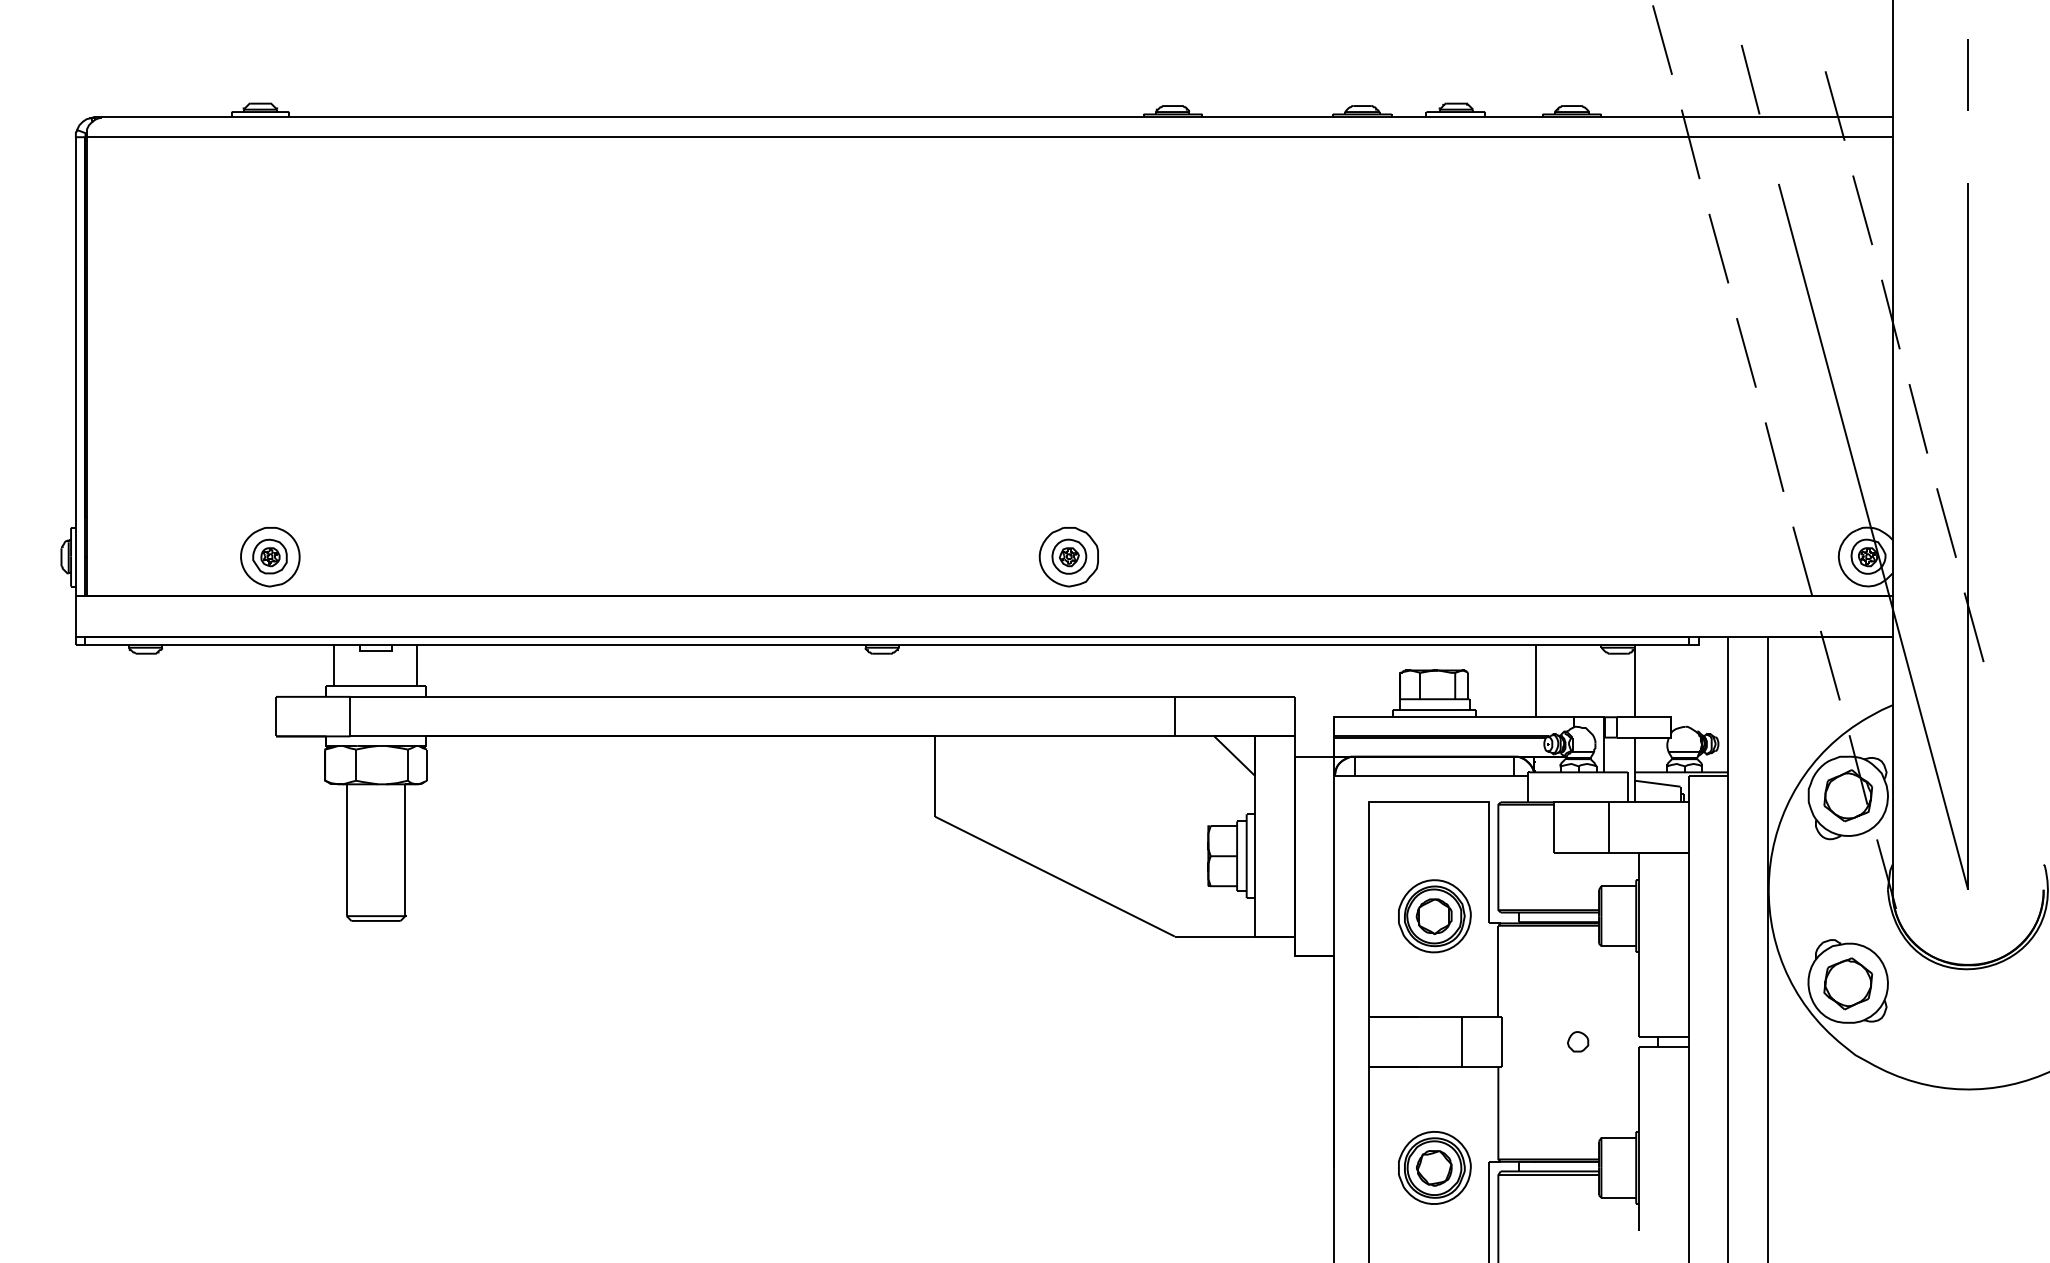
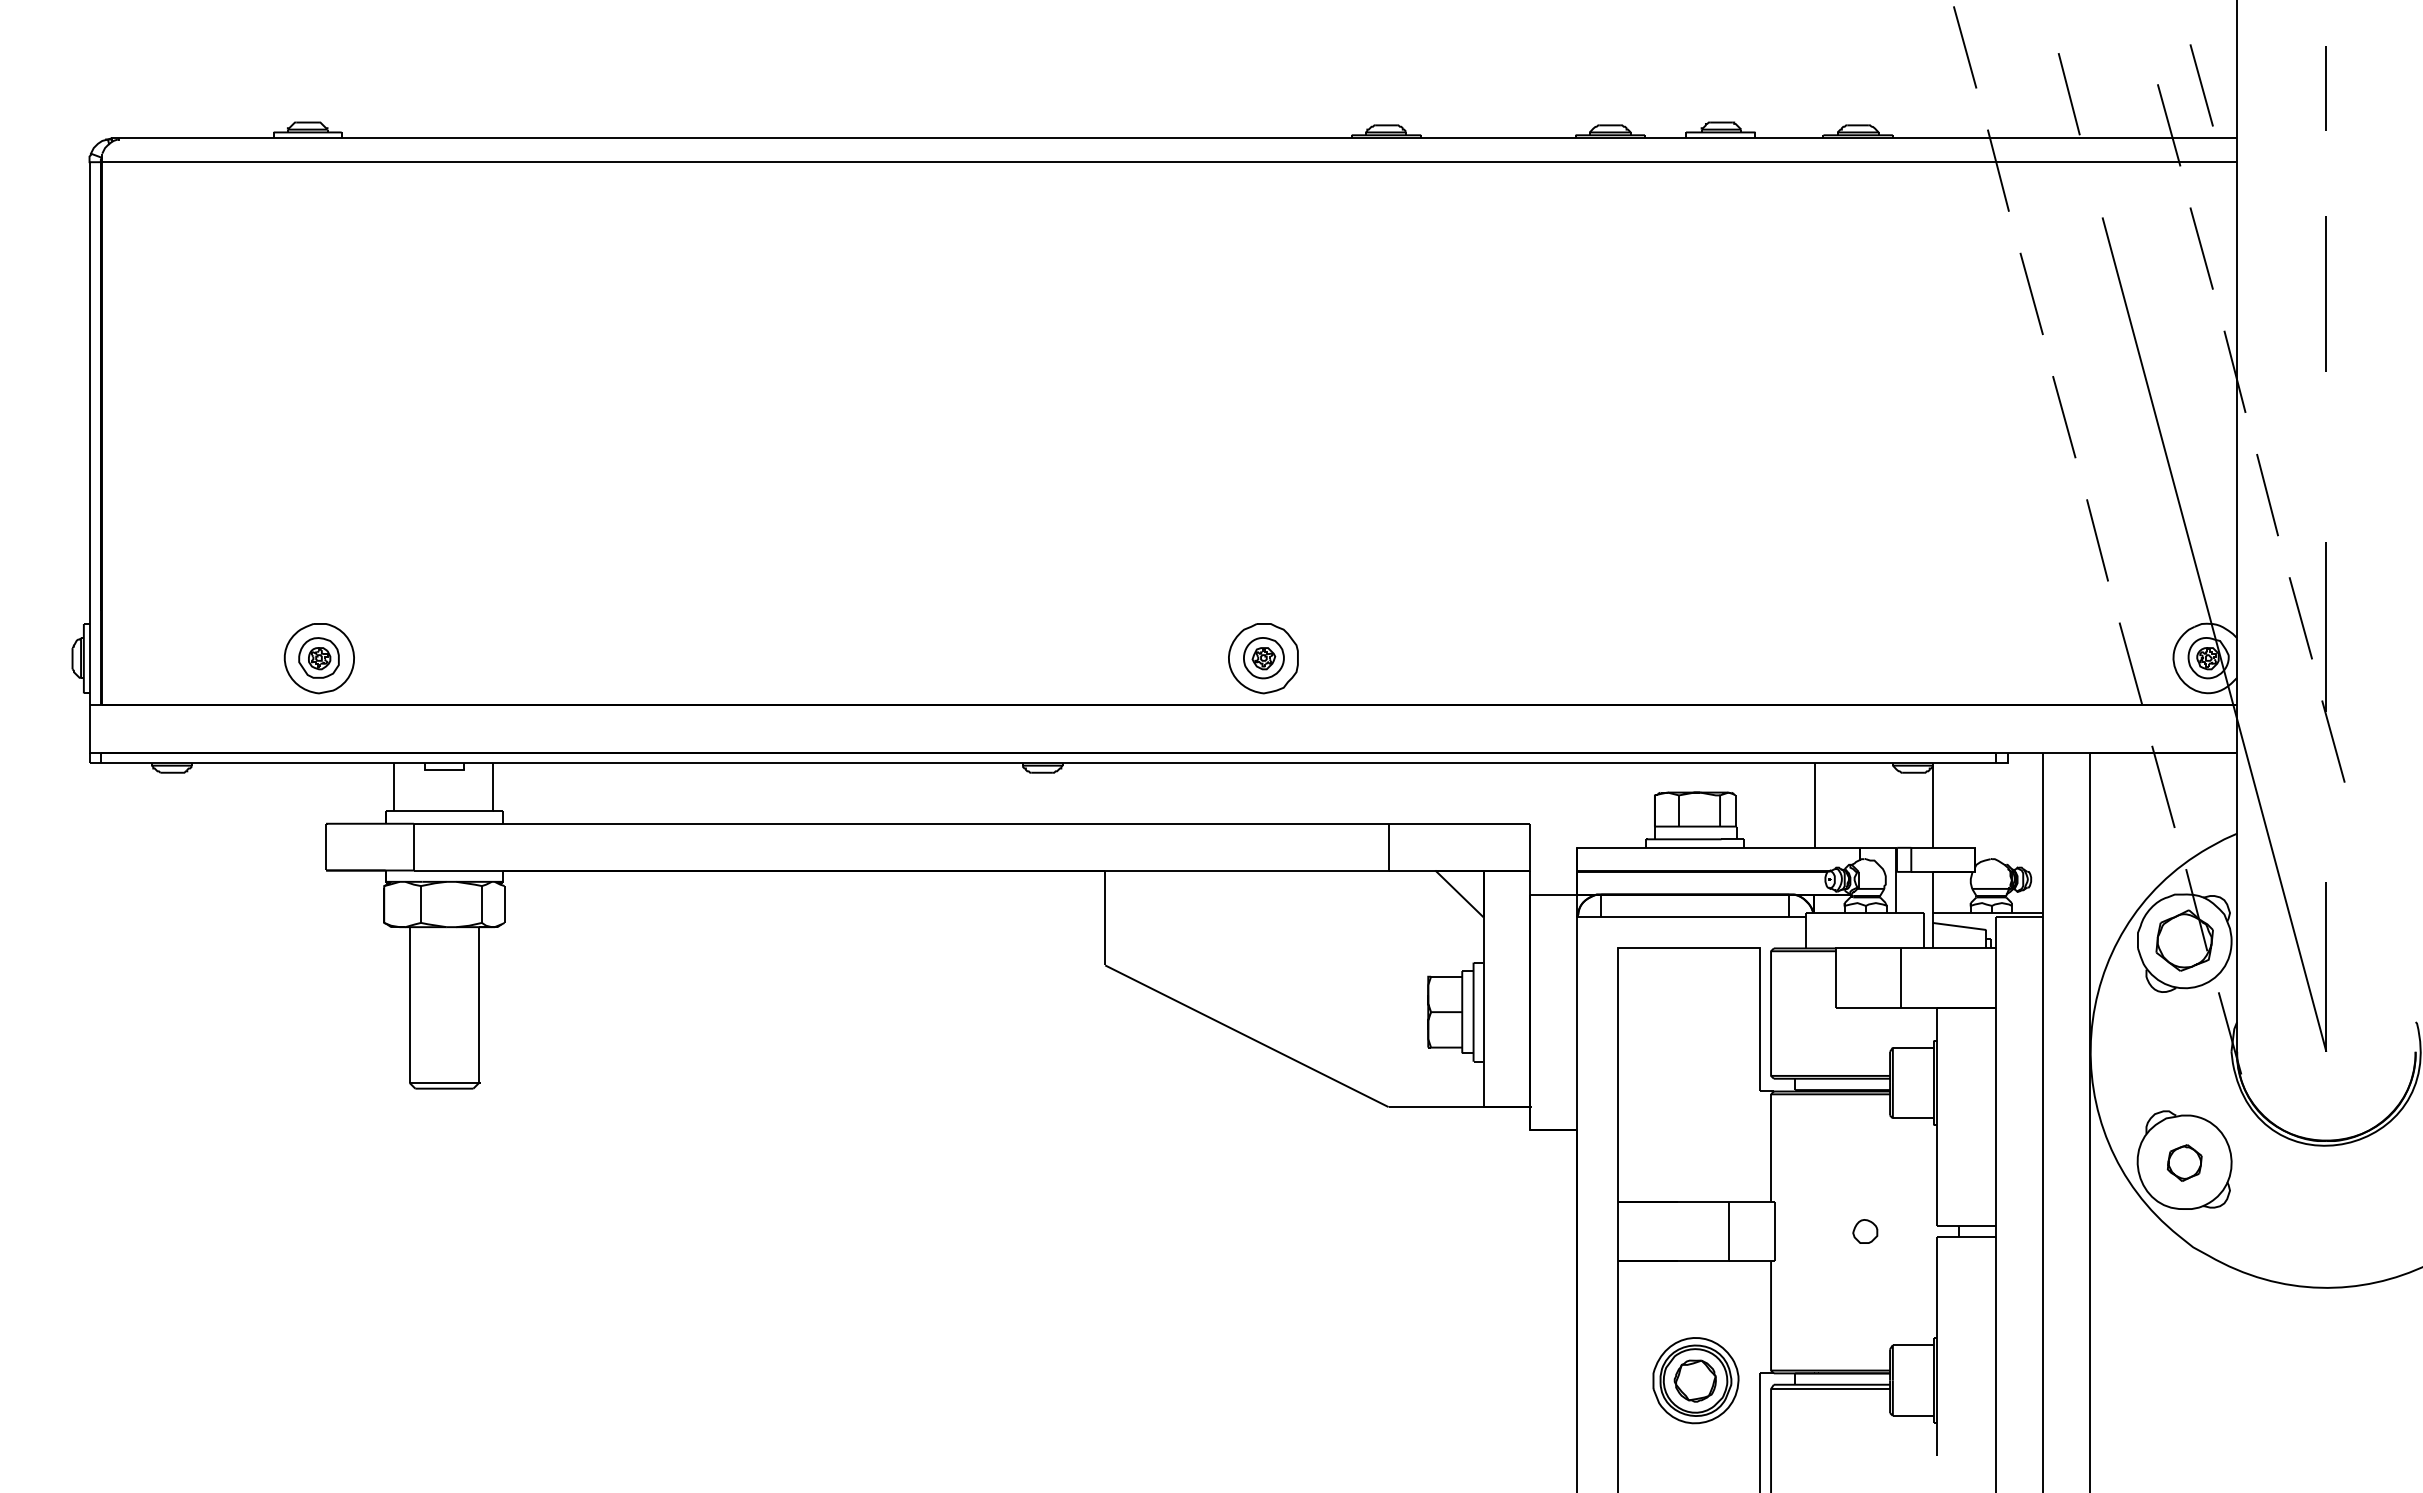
line: (1862, 72) -> (2201, 85), added
line: (1968, 536) -> (2326, 634), solid -> dashed
part: (1434, 916) -> (1695, 1083), removed
part: (1848, 983) -> (2184, 1162), size x0.6

